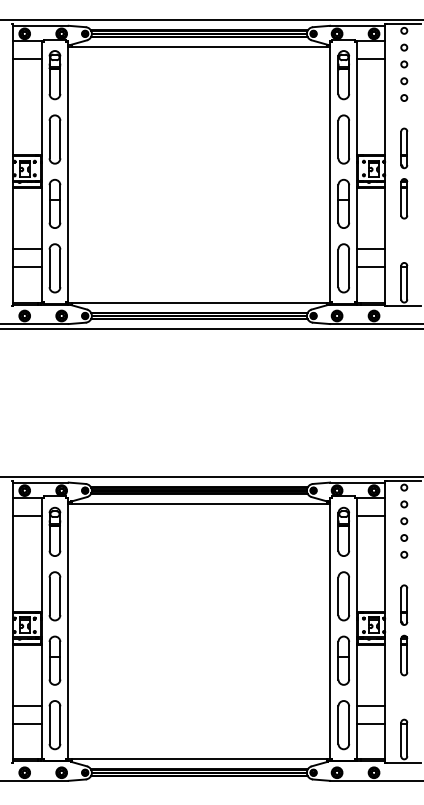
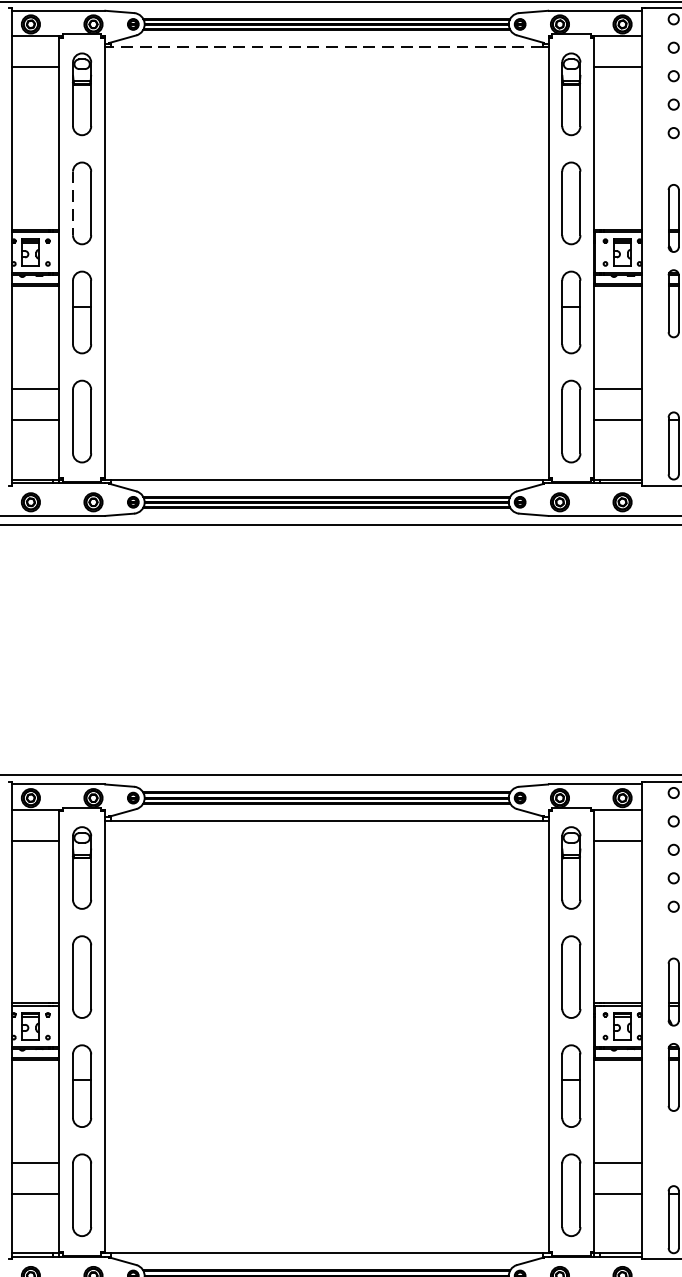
line: (199, 47) -> (326, 47), solid -> dashed
line: (49, 139) -> (72, 203), solid -> dashed

